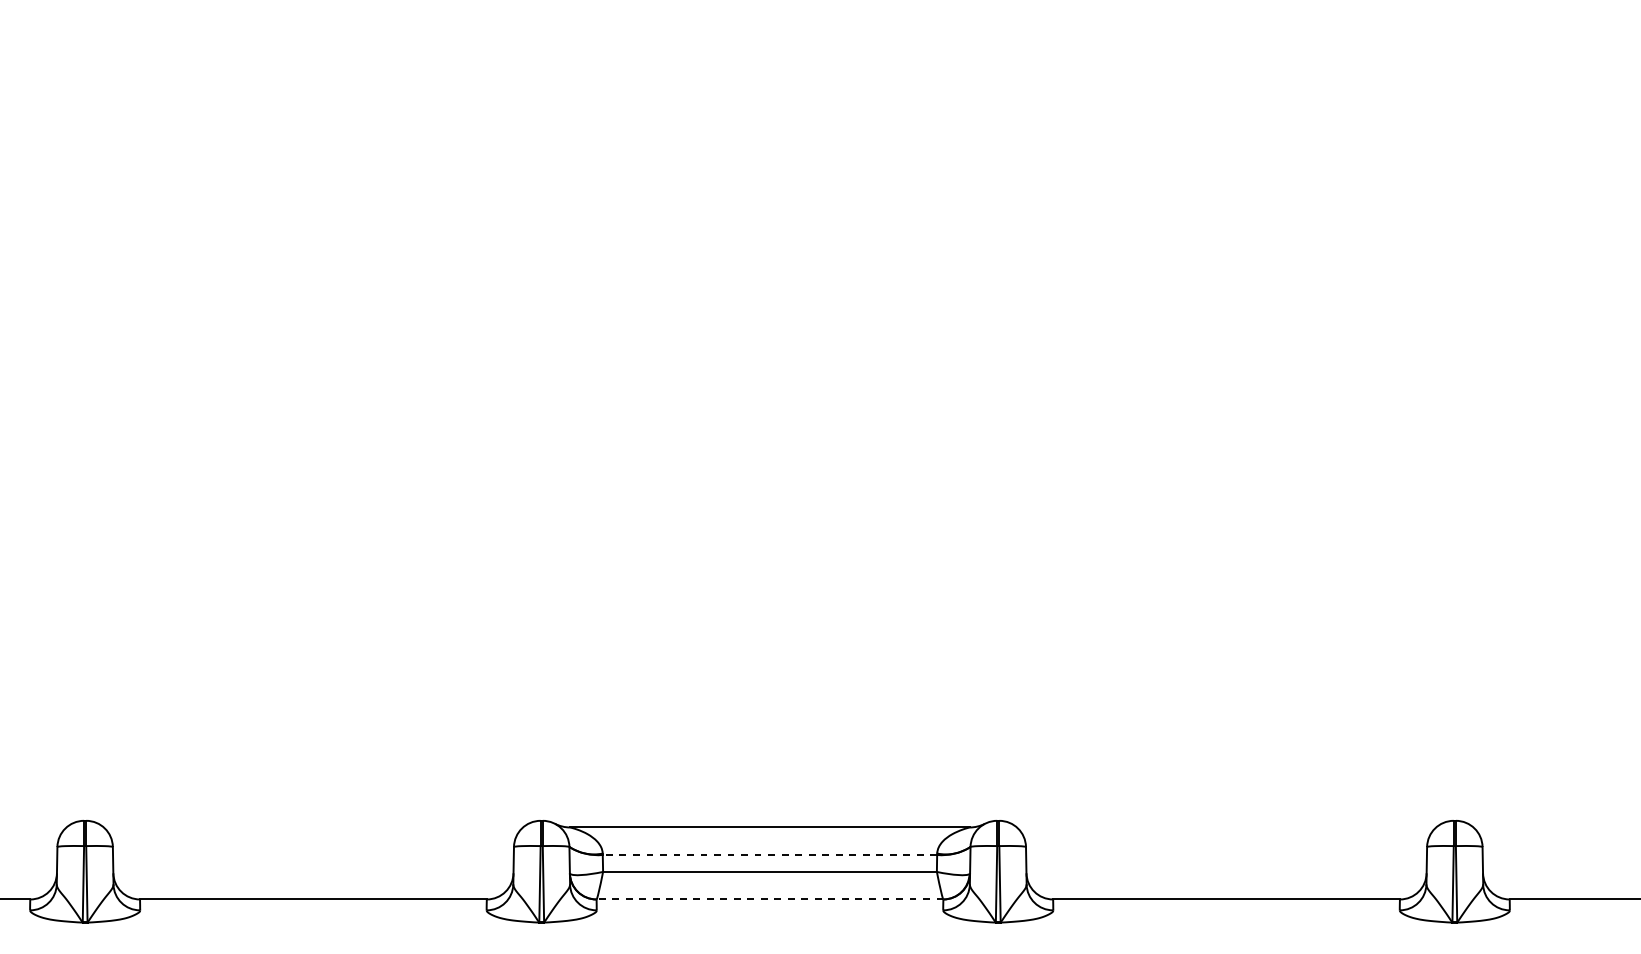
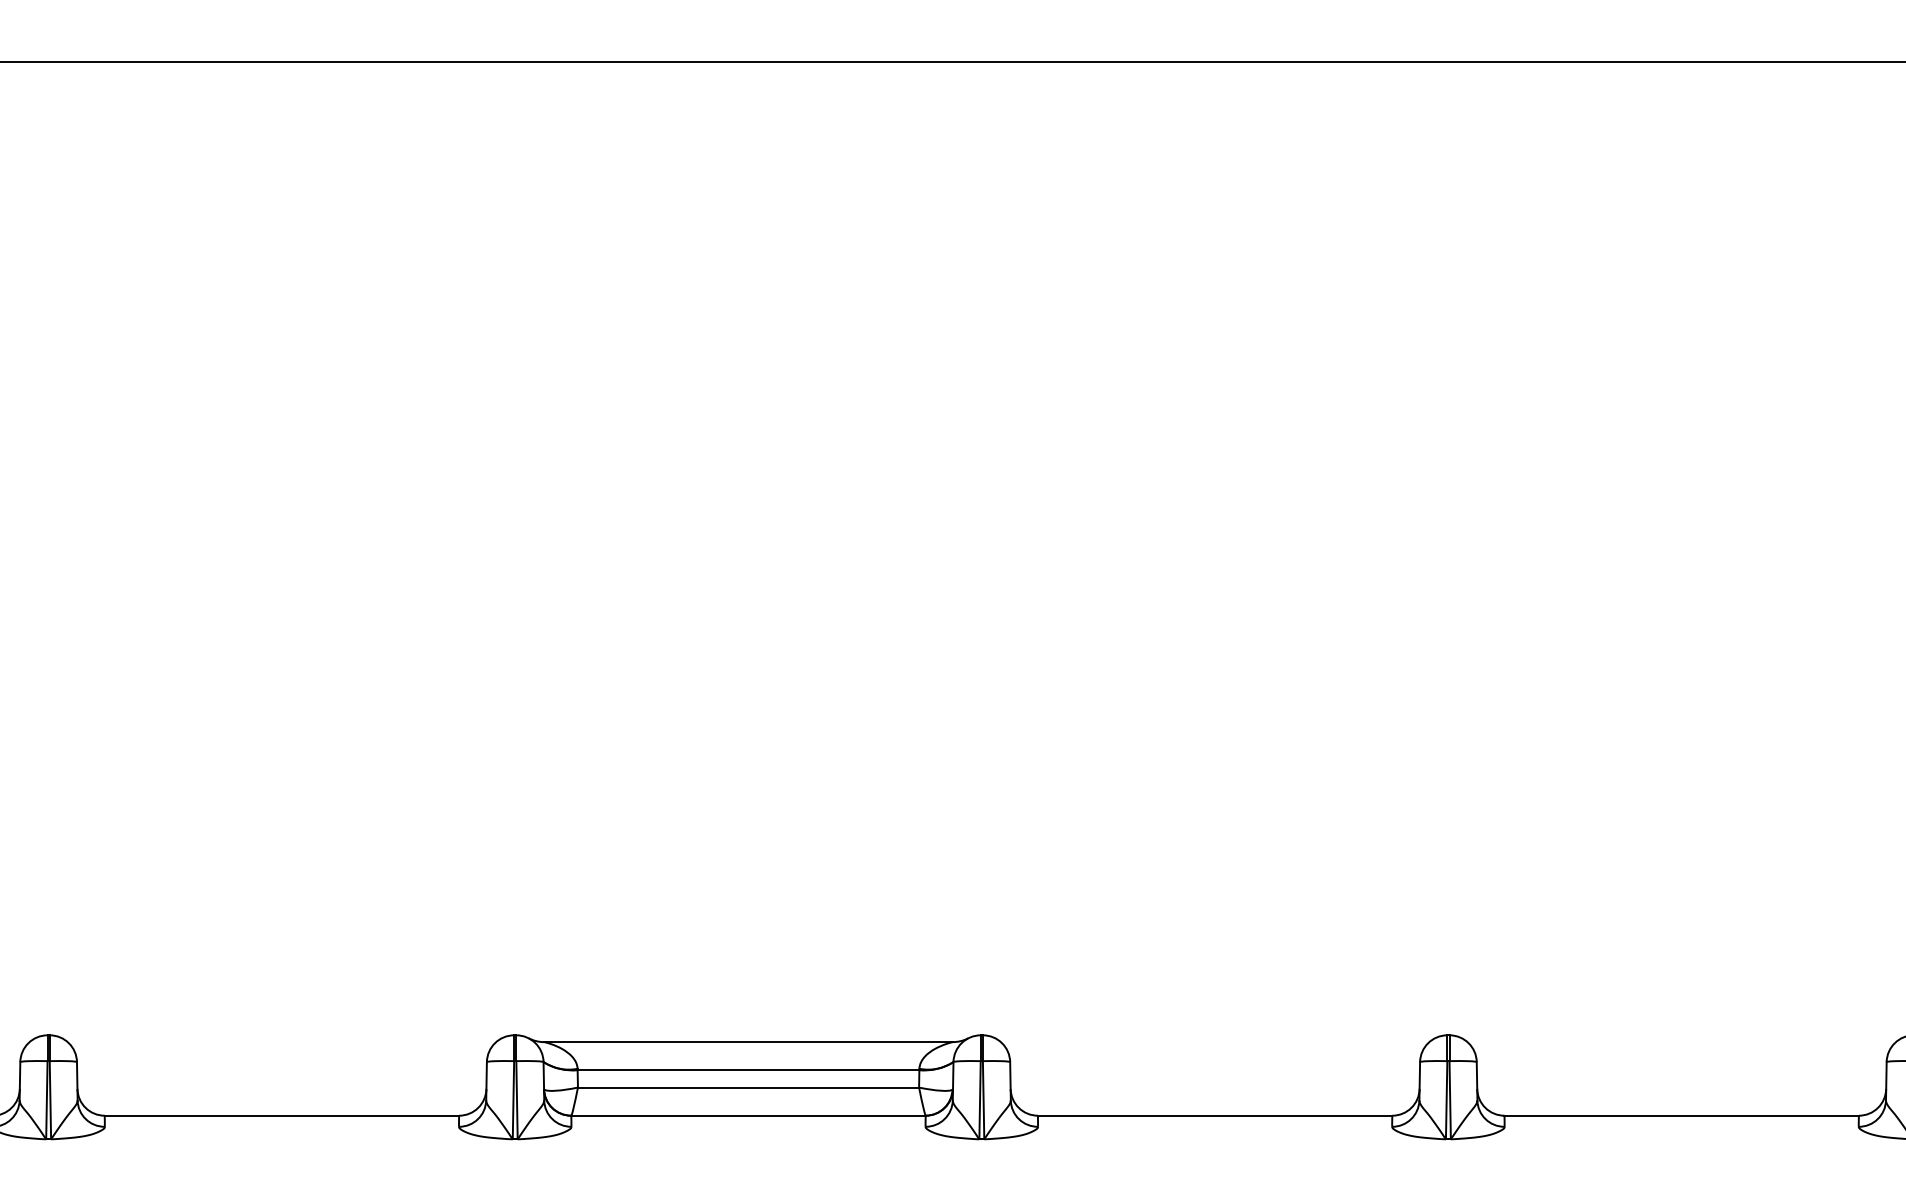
line: (769, 855) -> (748, 1070), dashed -> solid
line: (769, 899) -> (748, 1115), dashed -> solid

